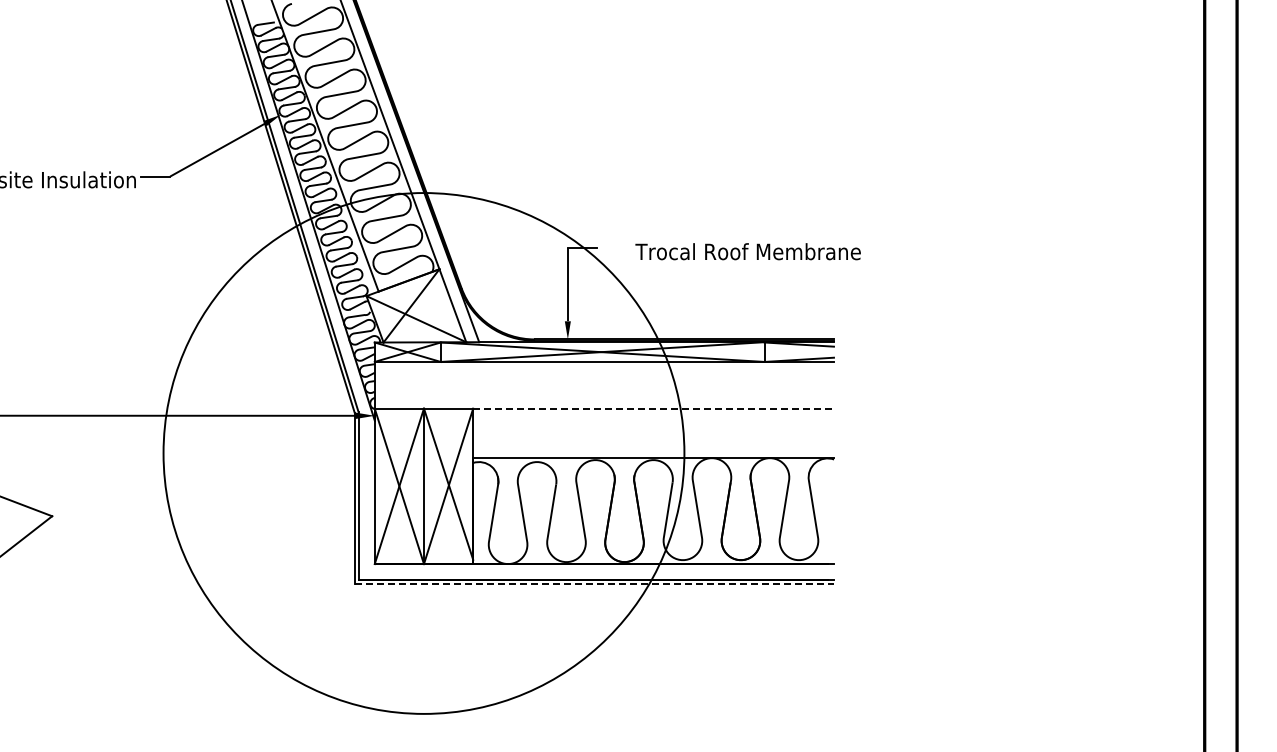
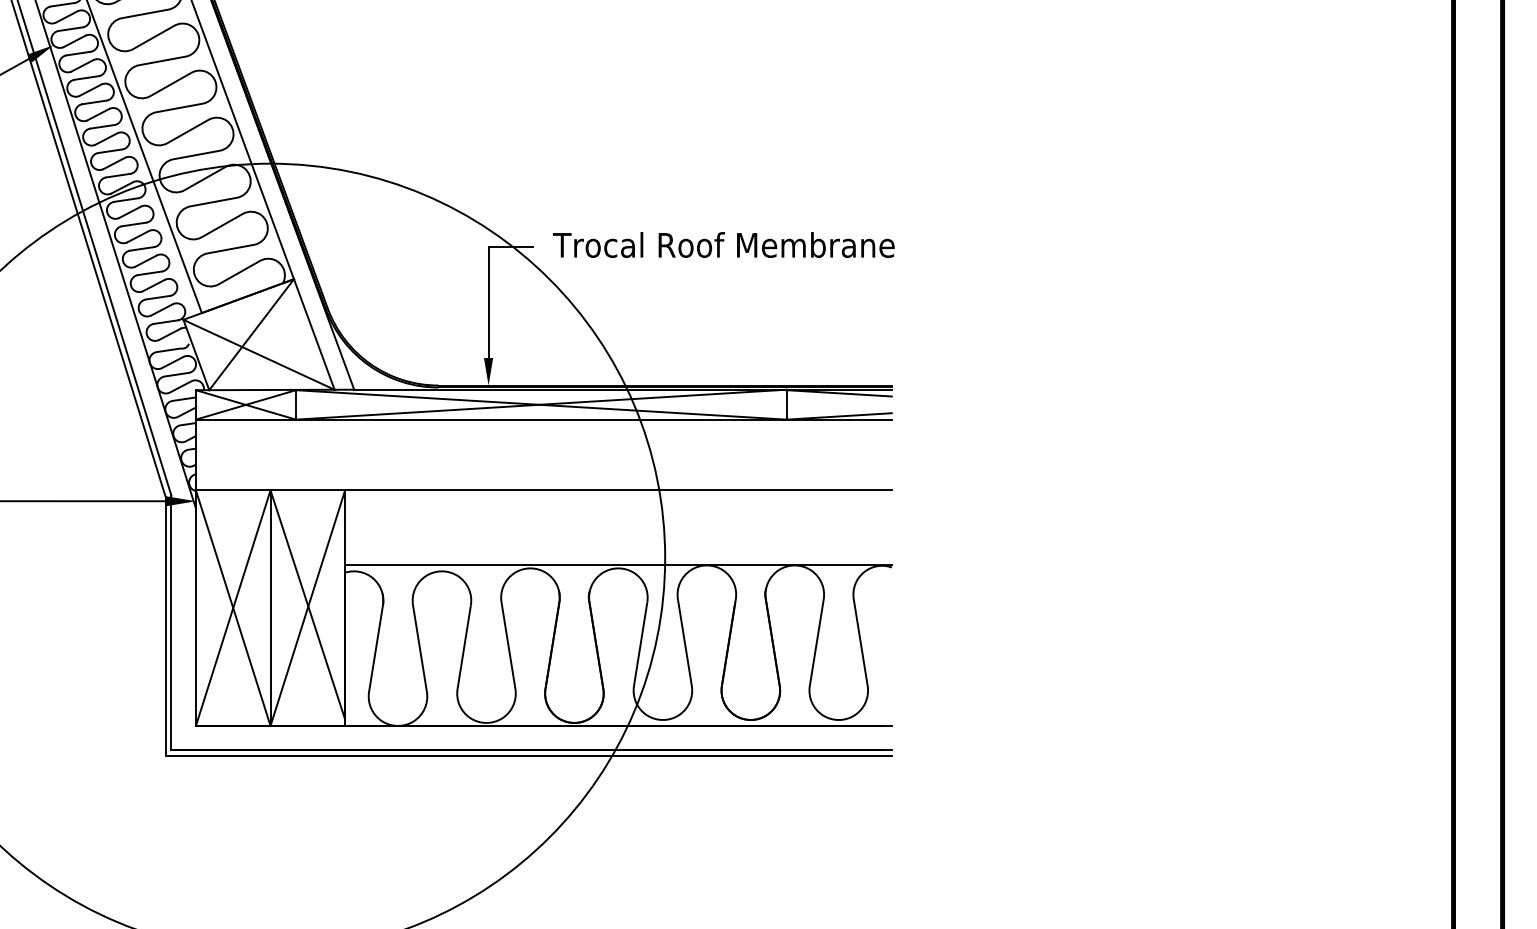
text: (747, 251) -> (722, 244), moved
line: (654, 408) -> (619, 490), dashed -> solid
line: (594, 584) -> (528, 756), dashed -> solid

